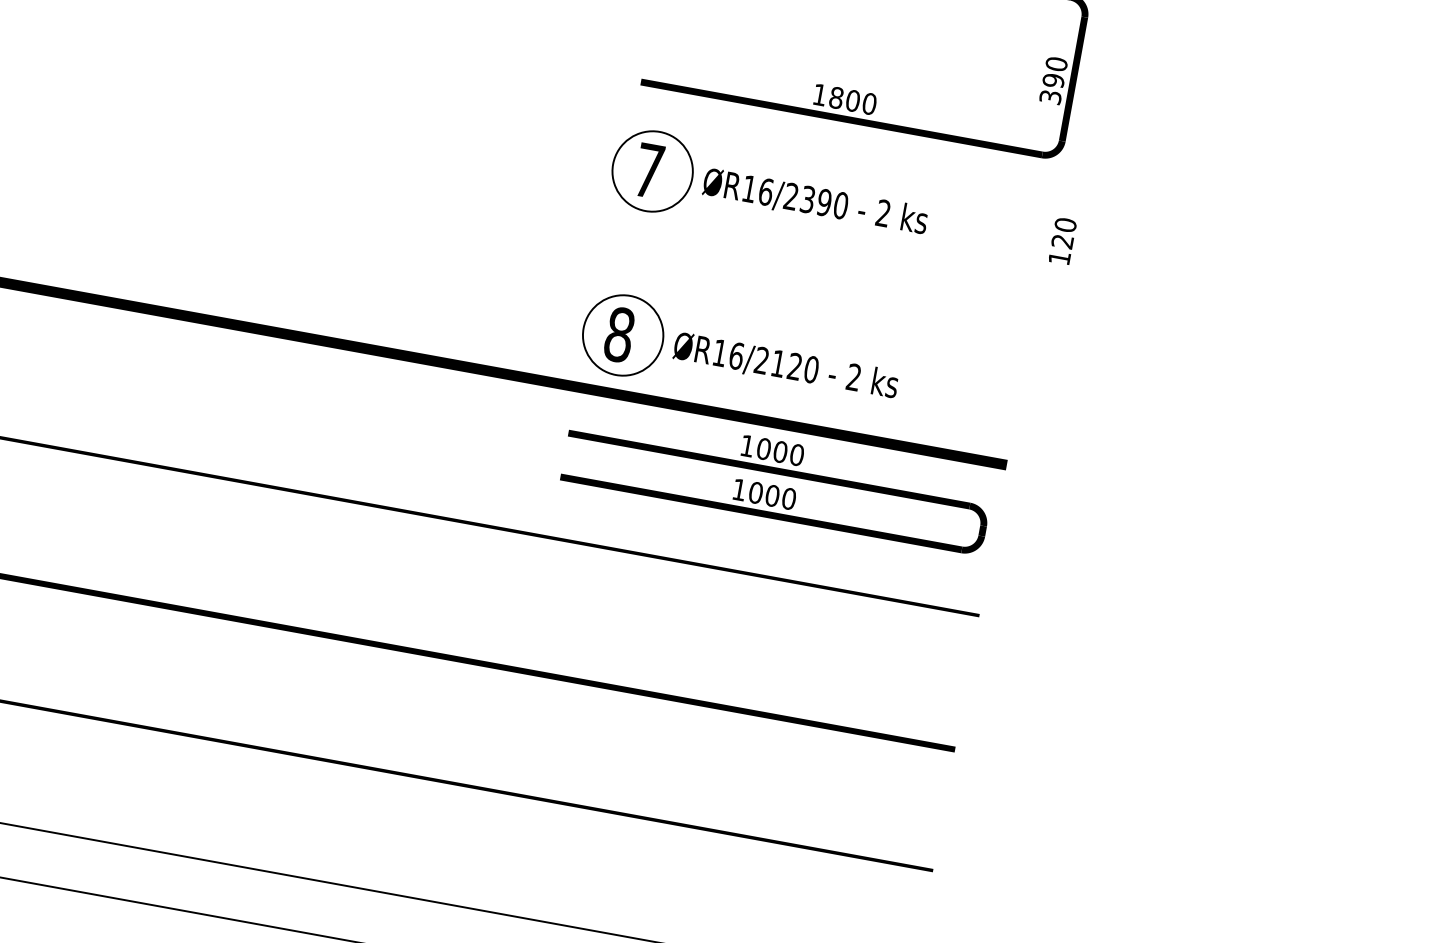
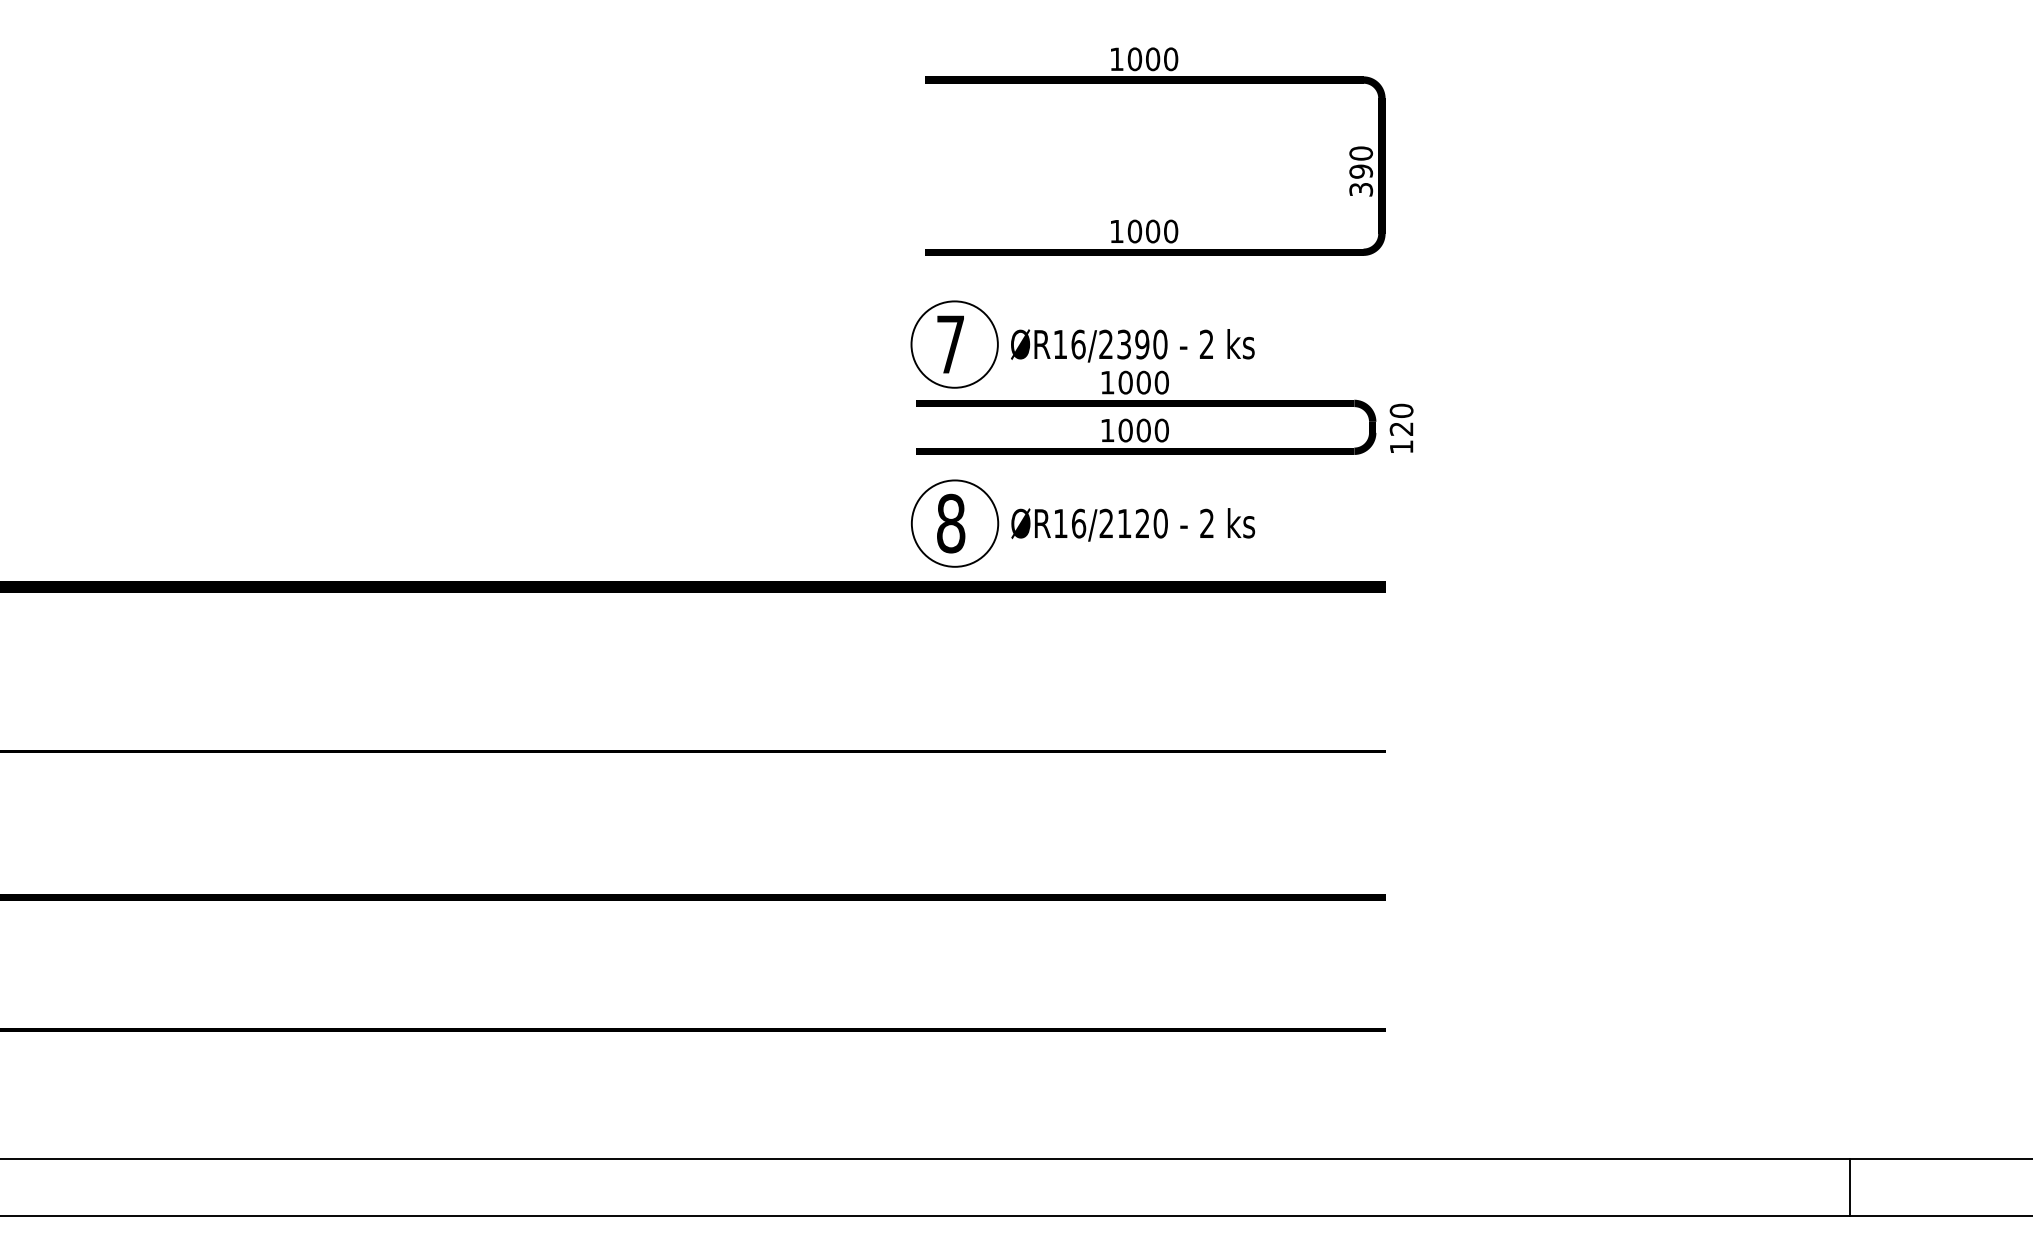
text: (836, 97) -> (1134, 231), 1800 -> 1000
text: (1062, 240) -> (1401, 427), moved
text: (778, 479) -> (1146, 412), moved

